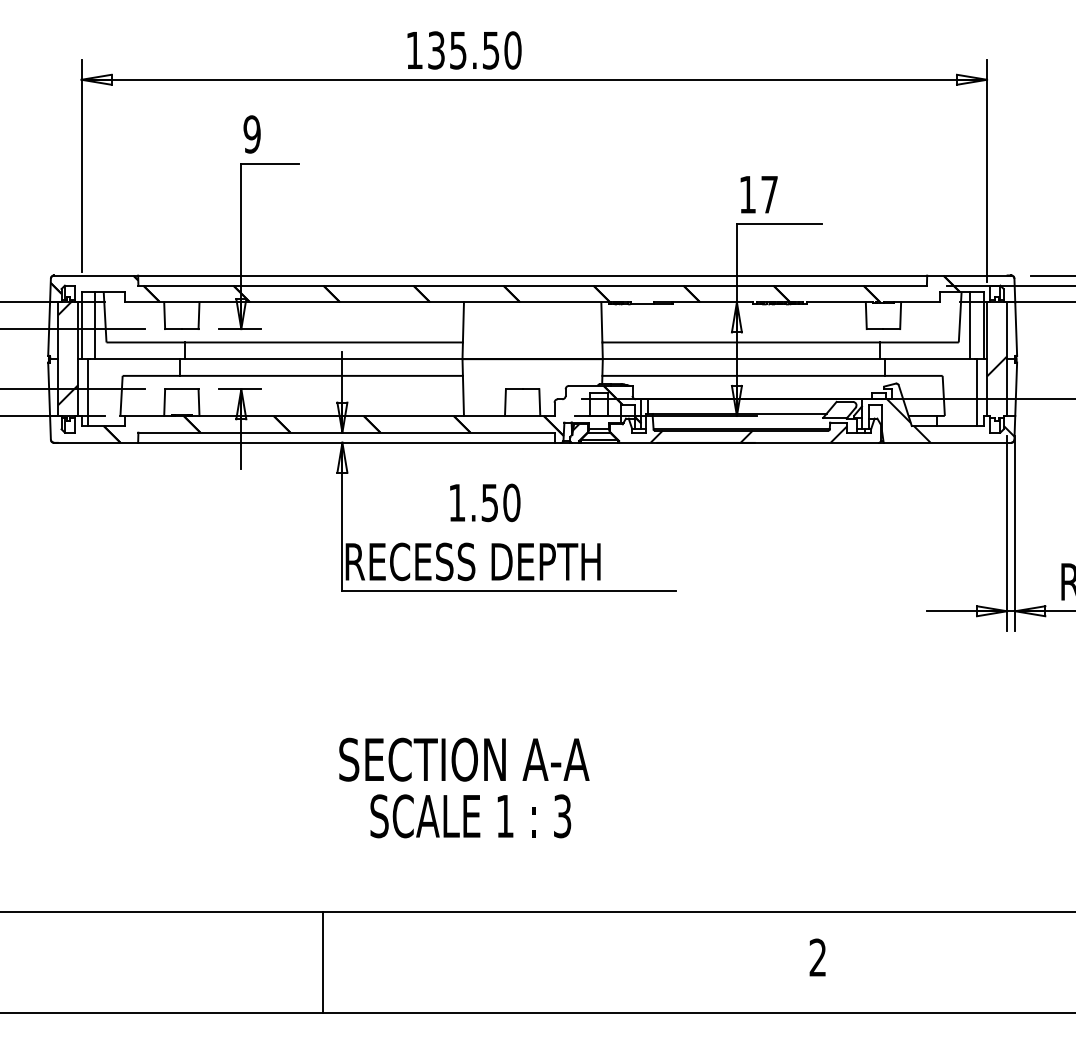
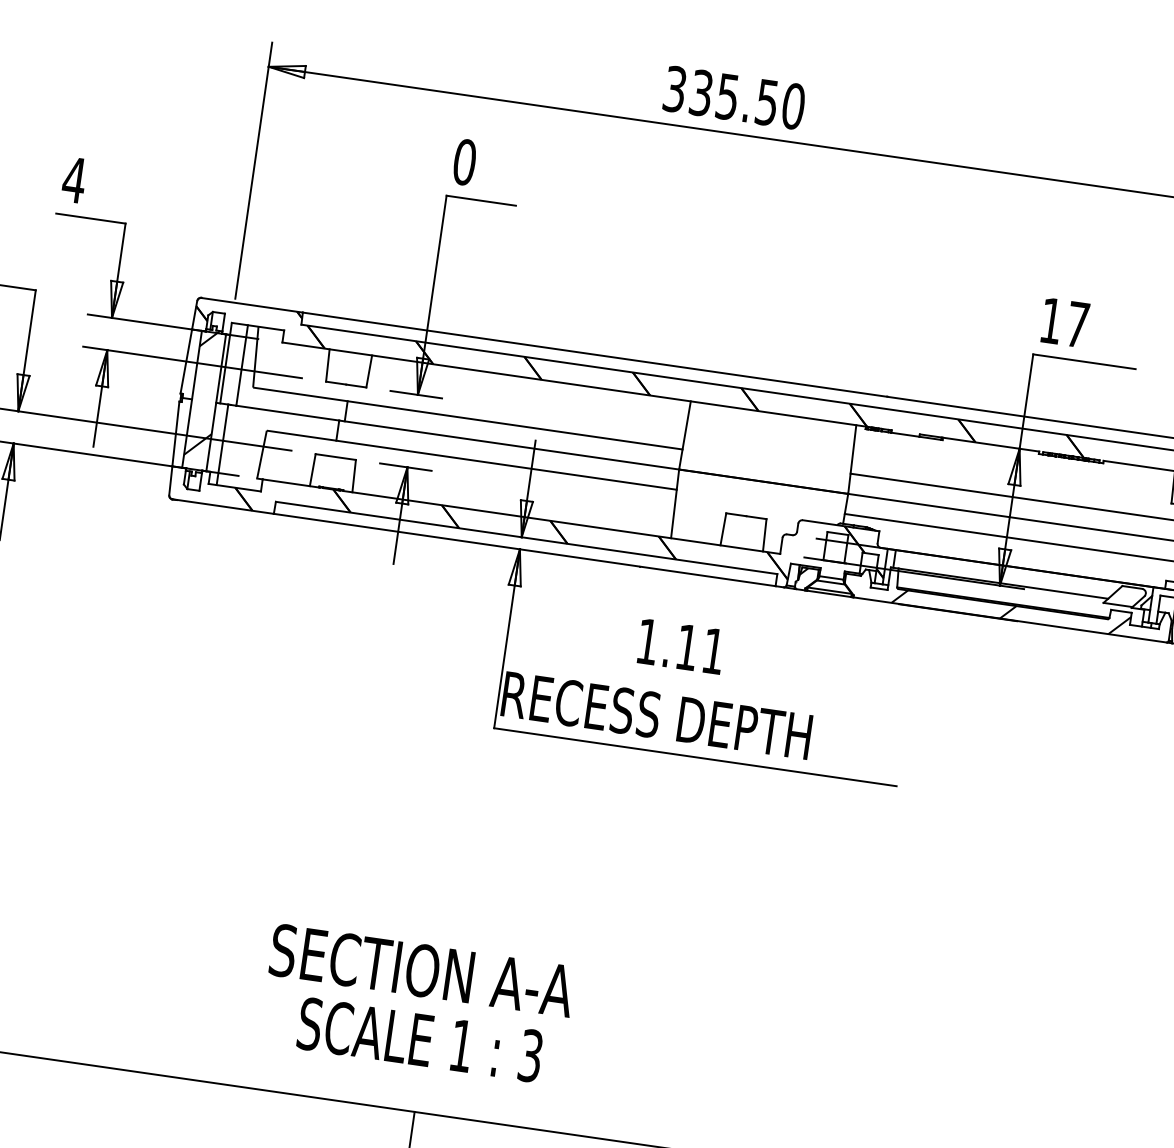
text: (414, 50) -> (674, 89), 135.50 -> 335.50
text: (251, 134) -> (463, 162), 9 -> 0
text: (500, 502) -> (700, 648), 1.50 -> 1.11
text: (464, 787) -> (417, 1004), moved

